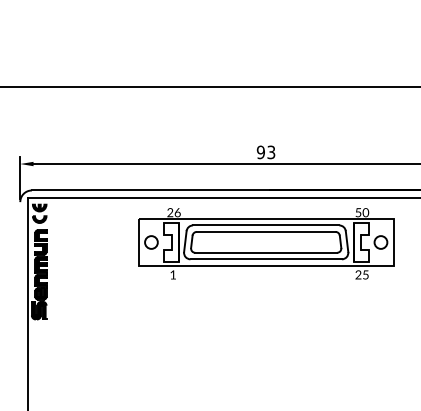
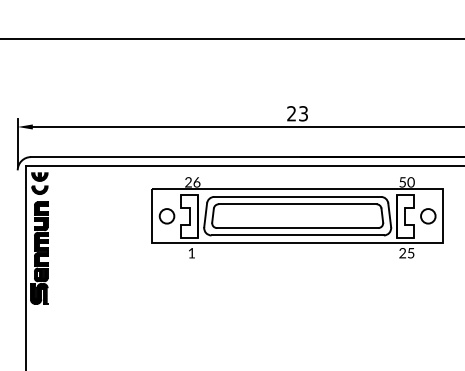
text: (260, 152) -> (291, 113), 93 -> 23

